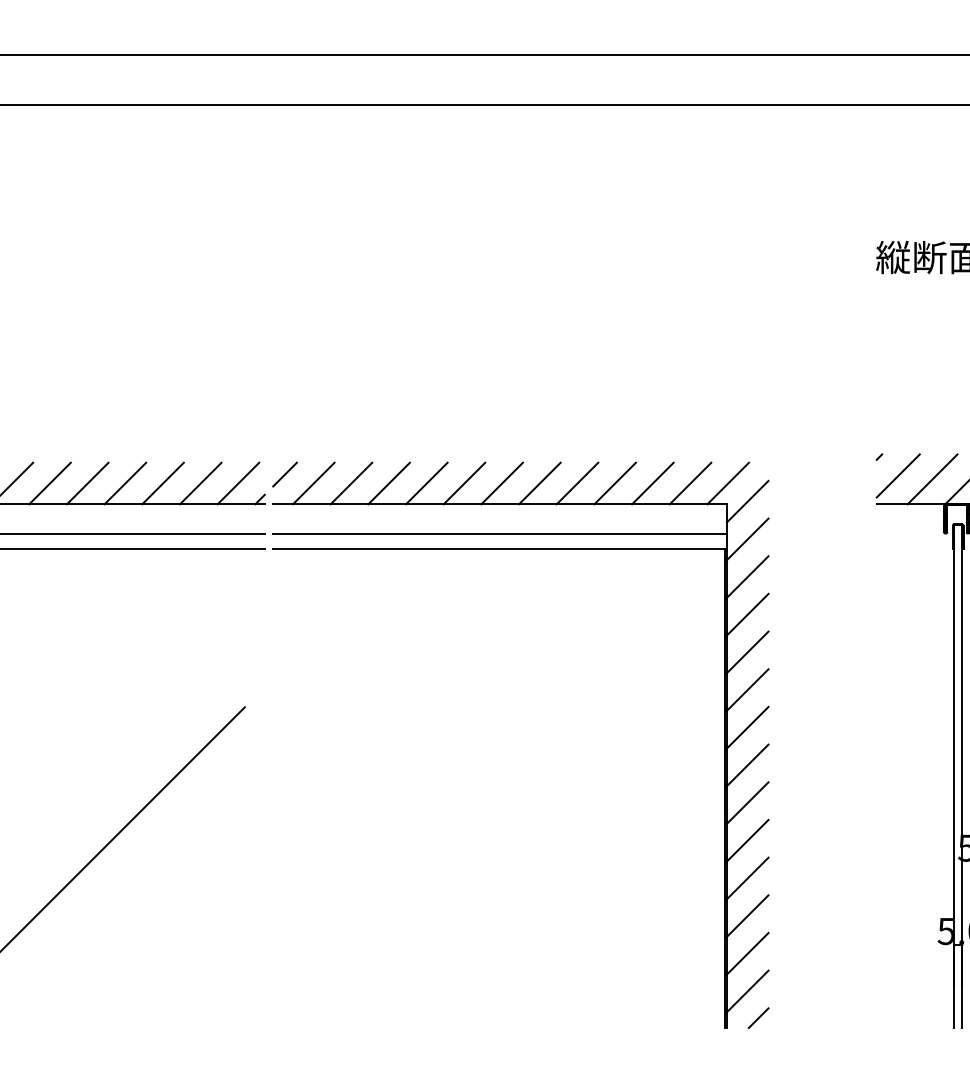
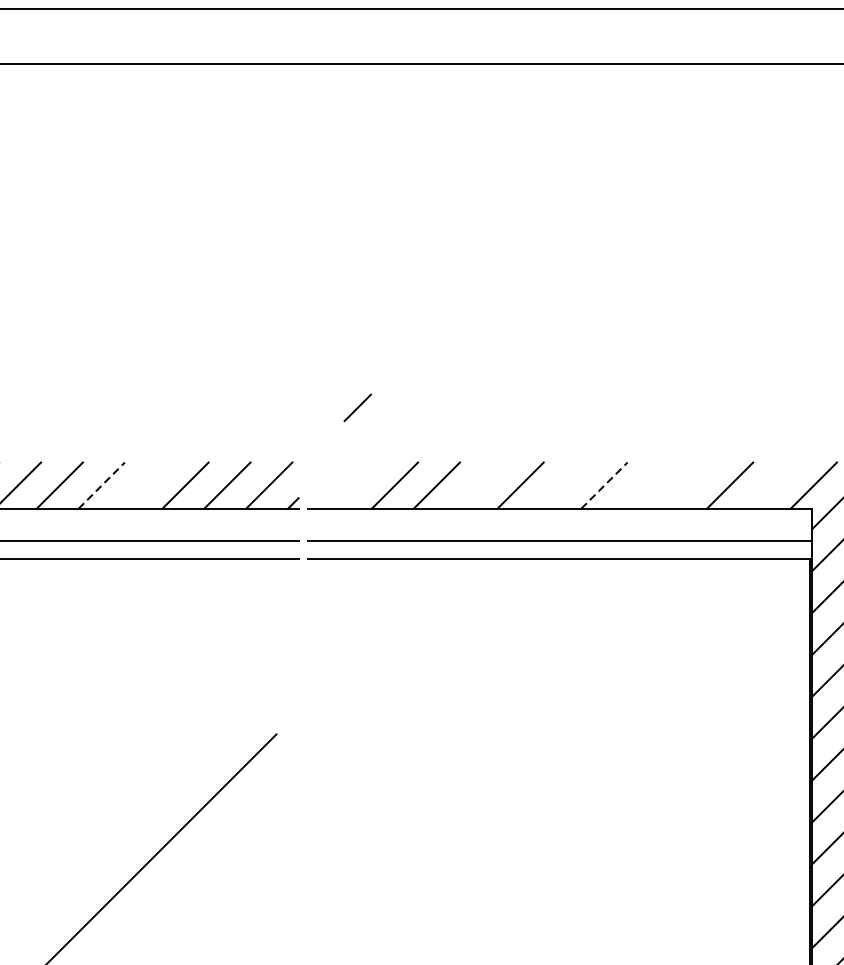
line: (284, 474) -> (357, 407), moved
line: (88, 483) -> (102, 485), solid -> dashed
line: (125, 483) -> (143, 485), removed
line: (313, 483) -> (352, 485), removed
line: (426, 483) -> (478, 485), removed
line: (501, 483) -> (561, 485), removed
line: (540, 483) -> (605, 485), solid -> dashed
line: (577, 483) -> (646, 485), removed
line: (614, 483) -> (687, 485), removed
line: (690, 483) -> (771, 485), removed

